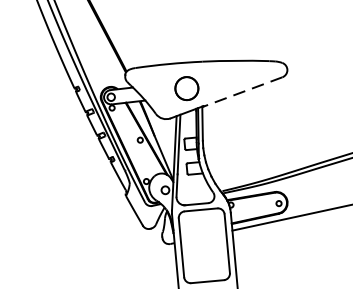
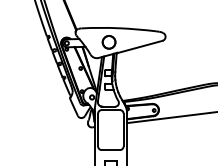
line: (242, 92) -> (139, 47), dashed -> solid

